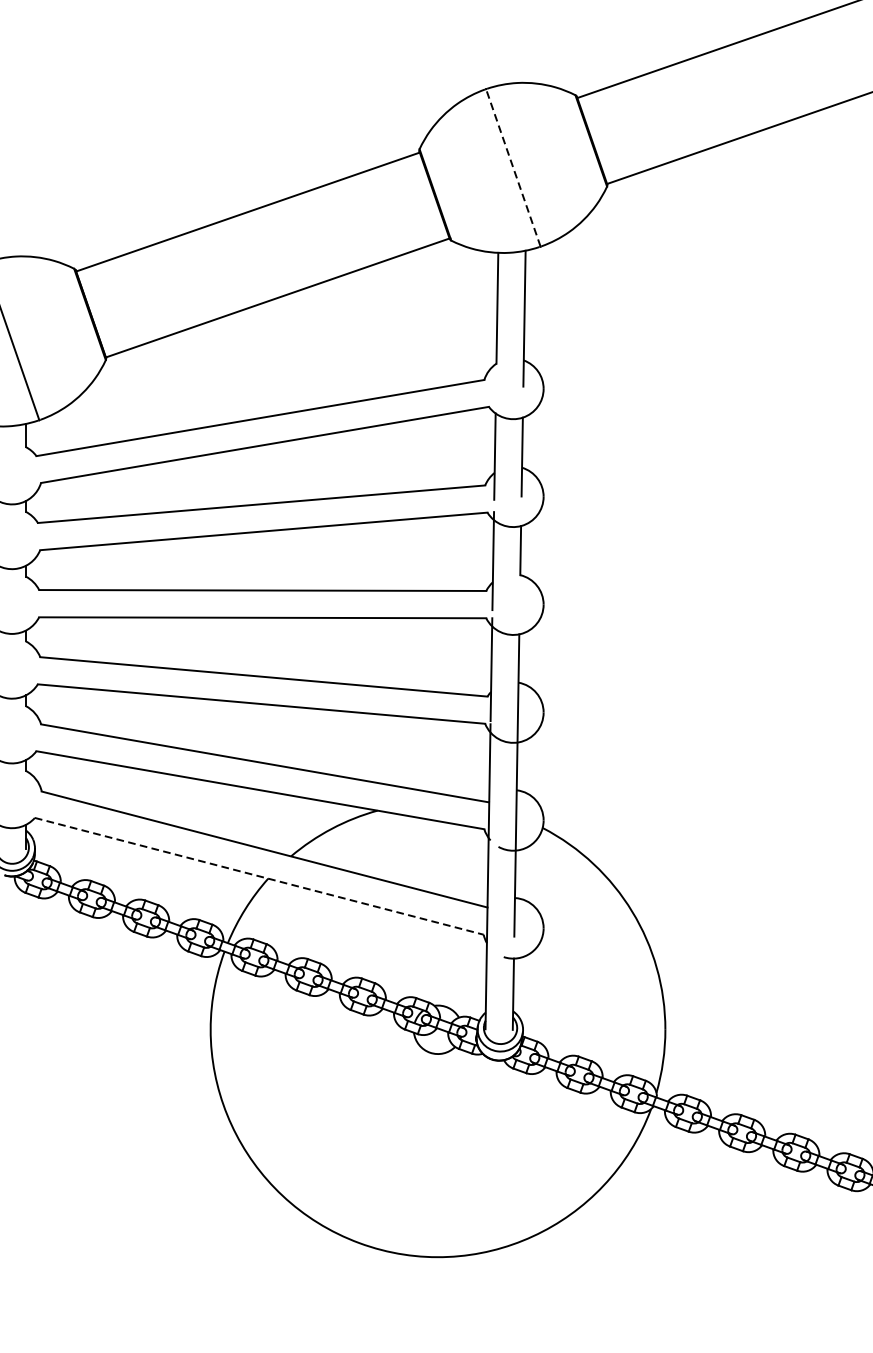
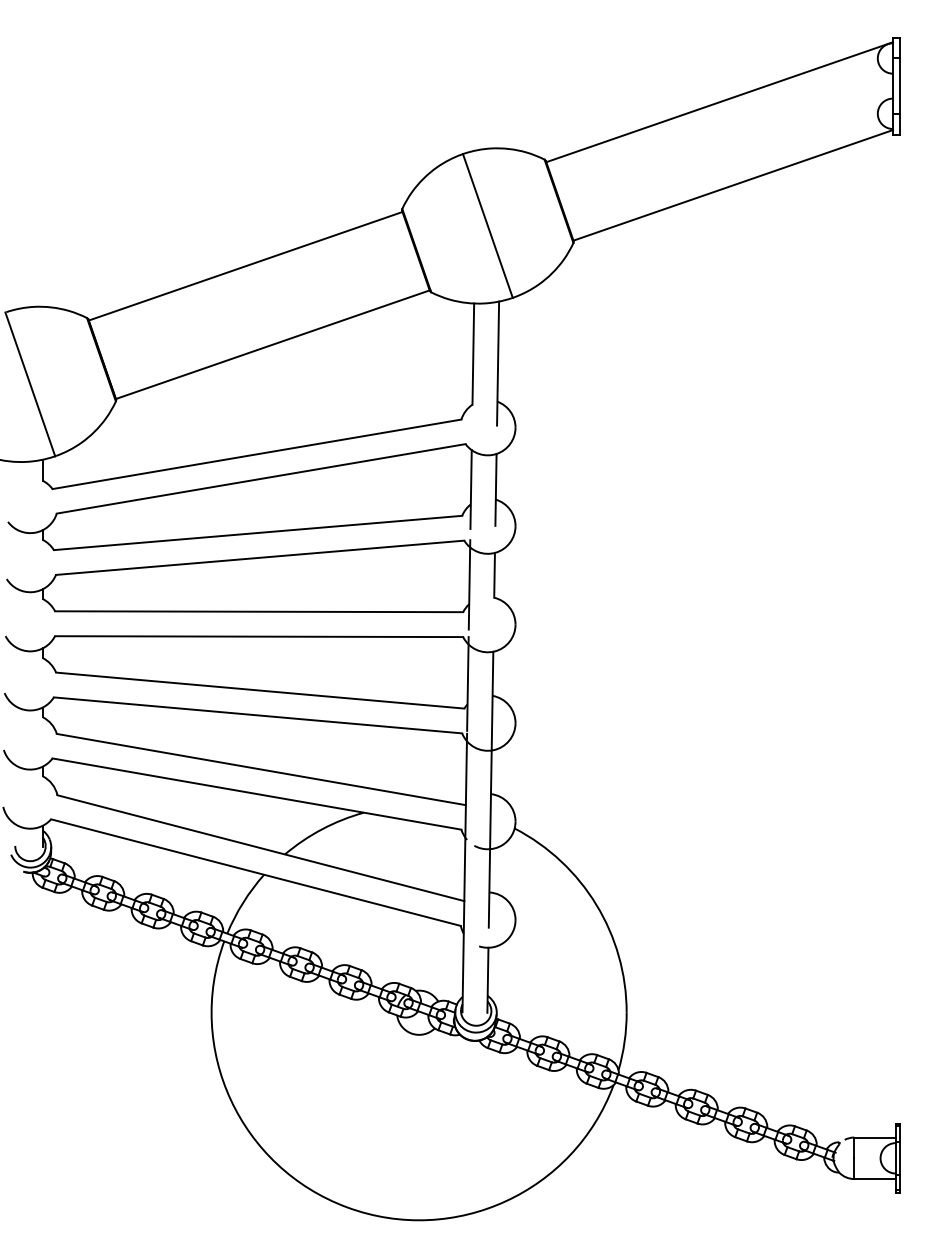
line: (512, 167) -> (487, 225), dashed -> solid
line: (258, 876) -> (255, 872), dashed -> solid

